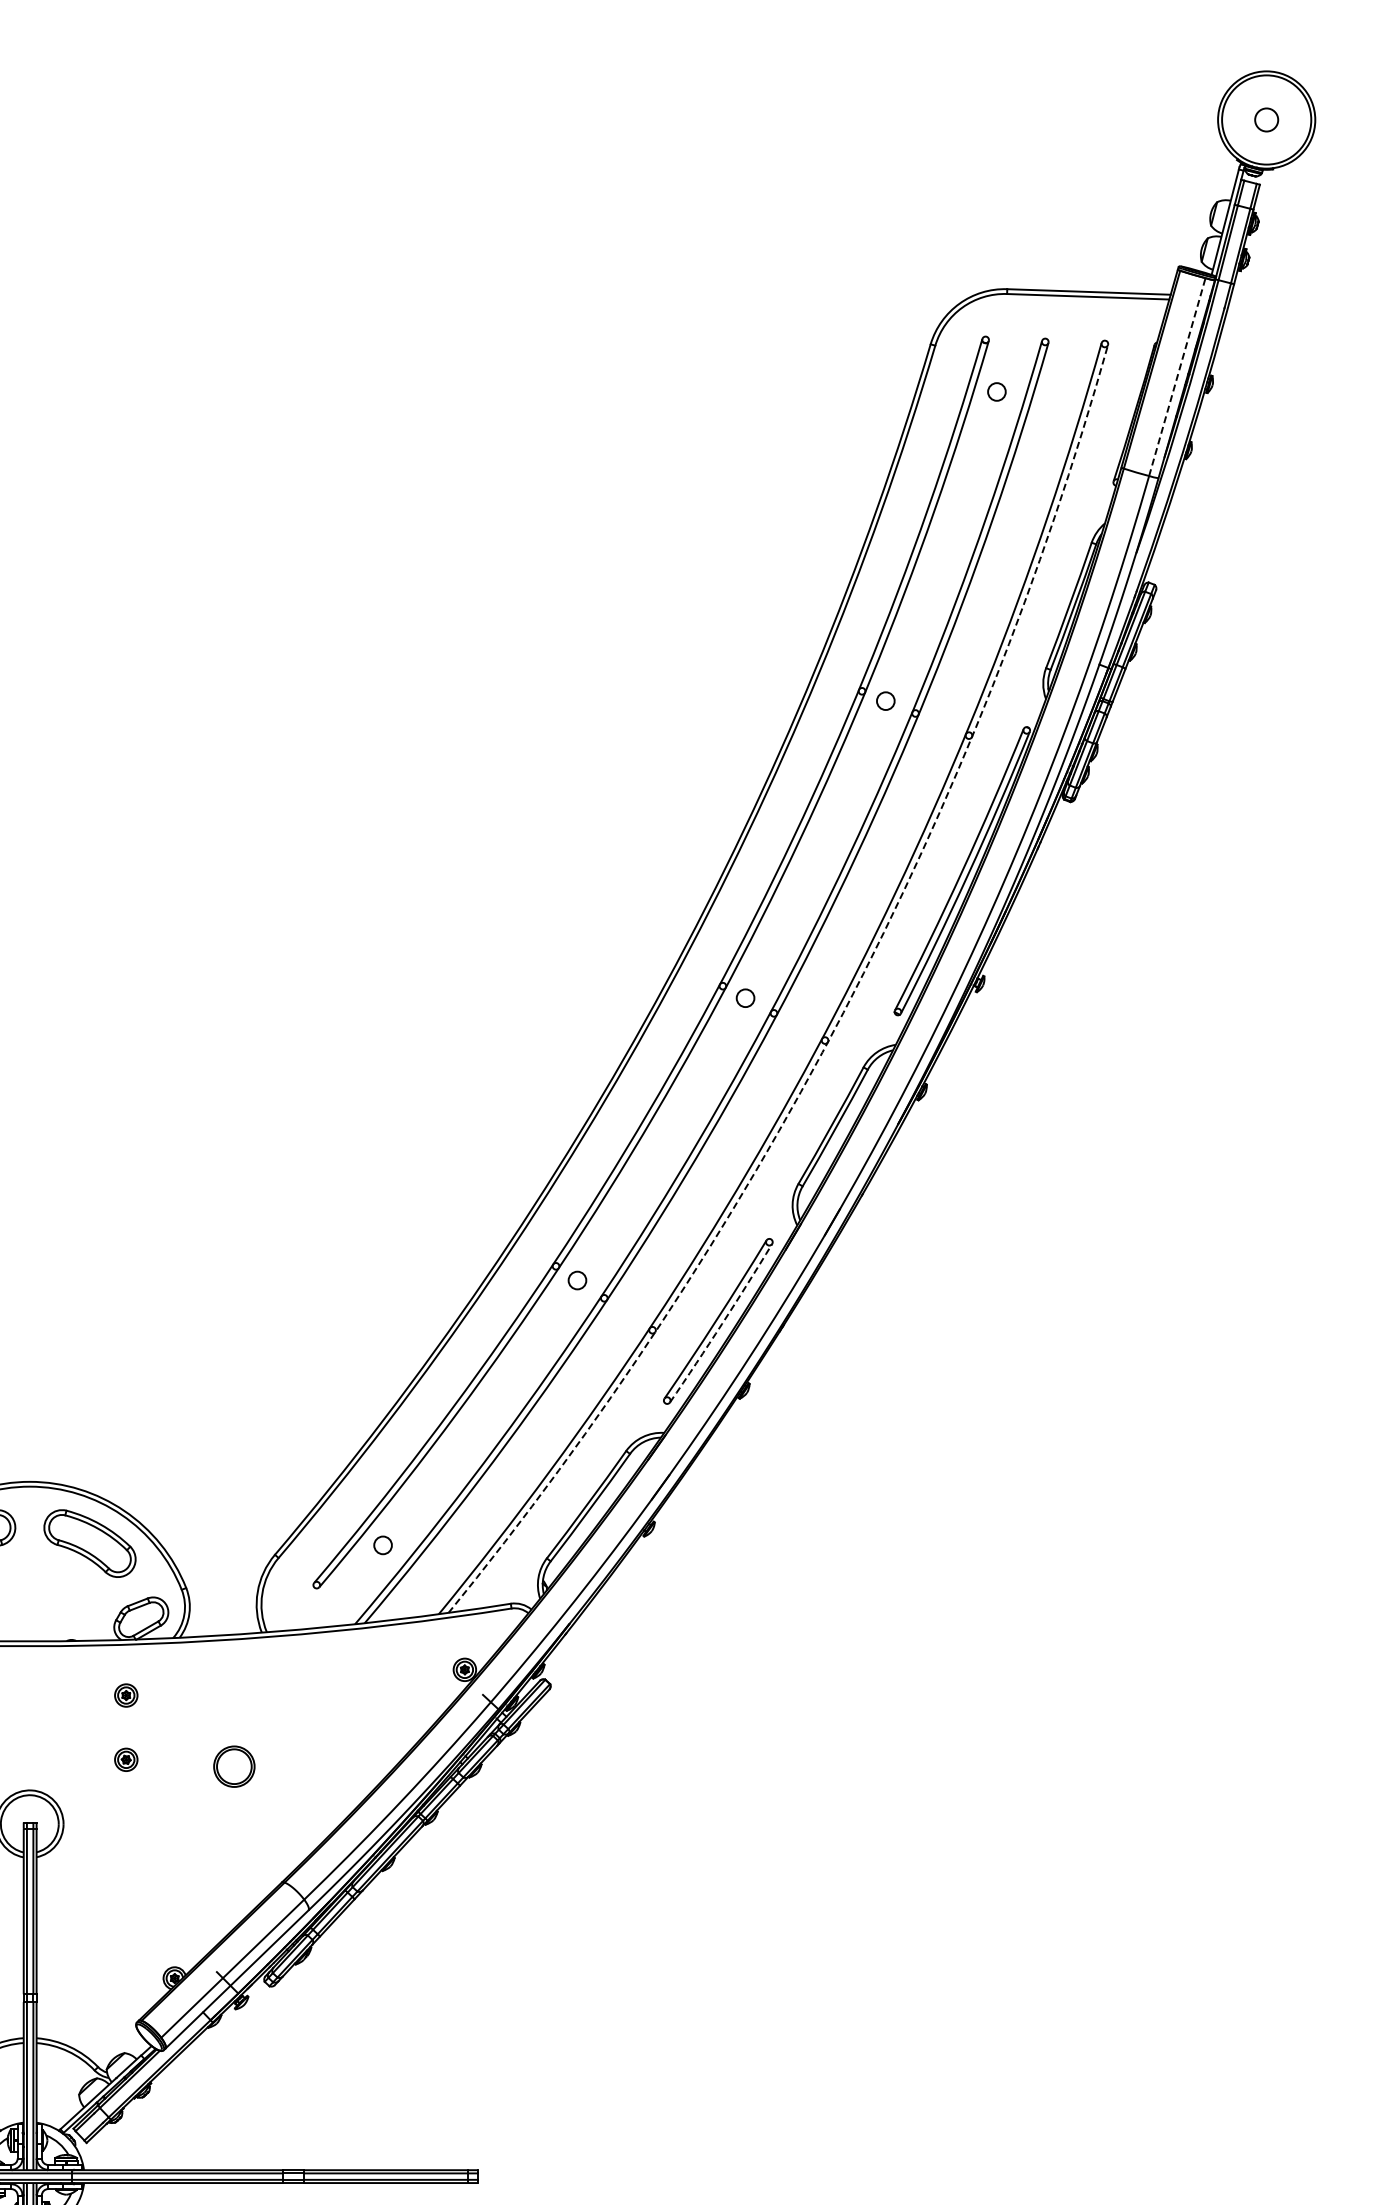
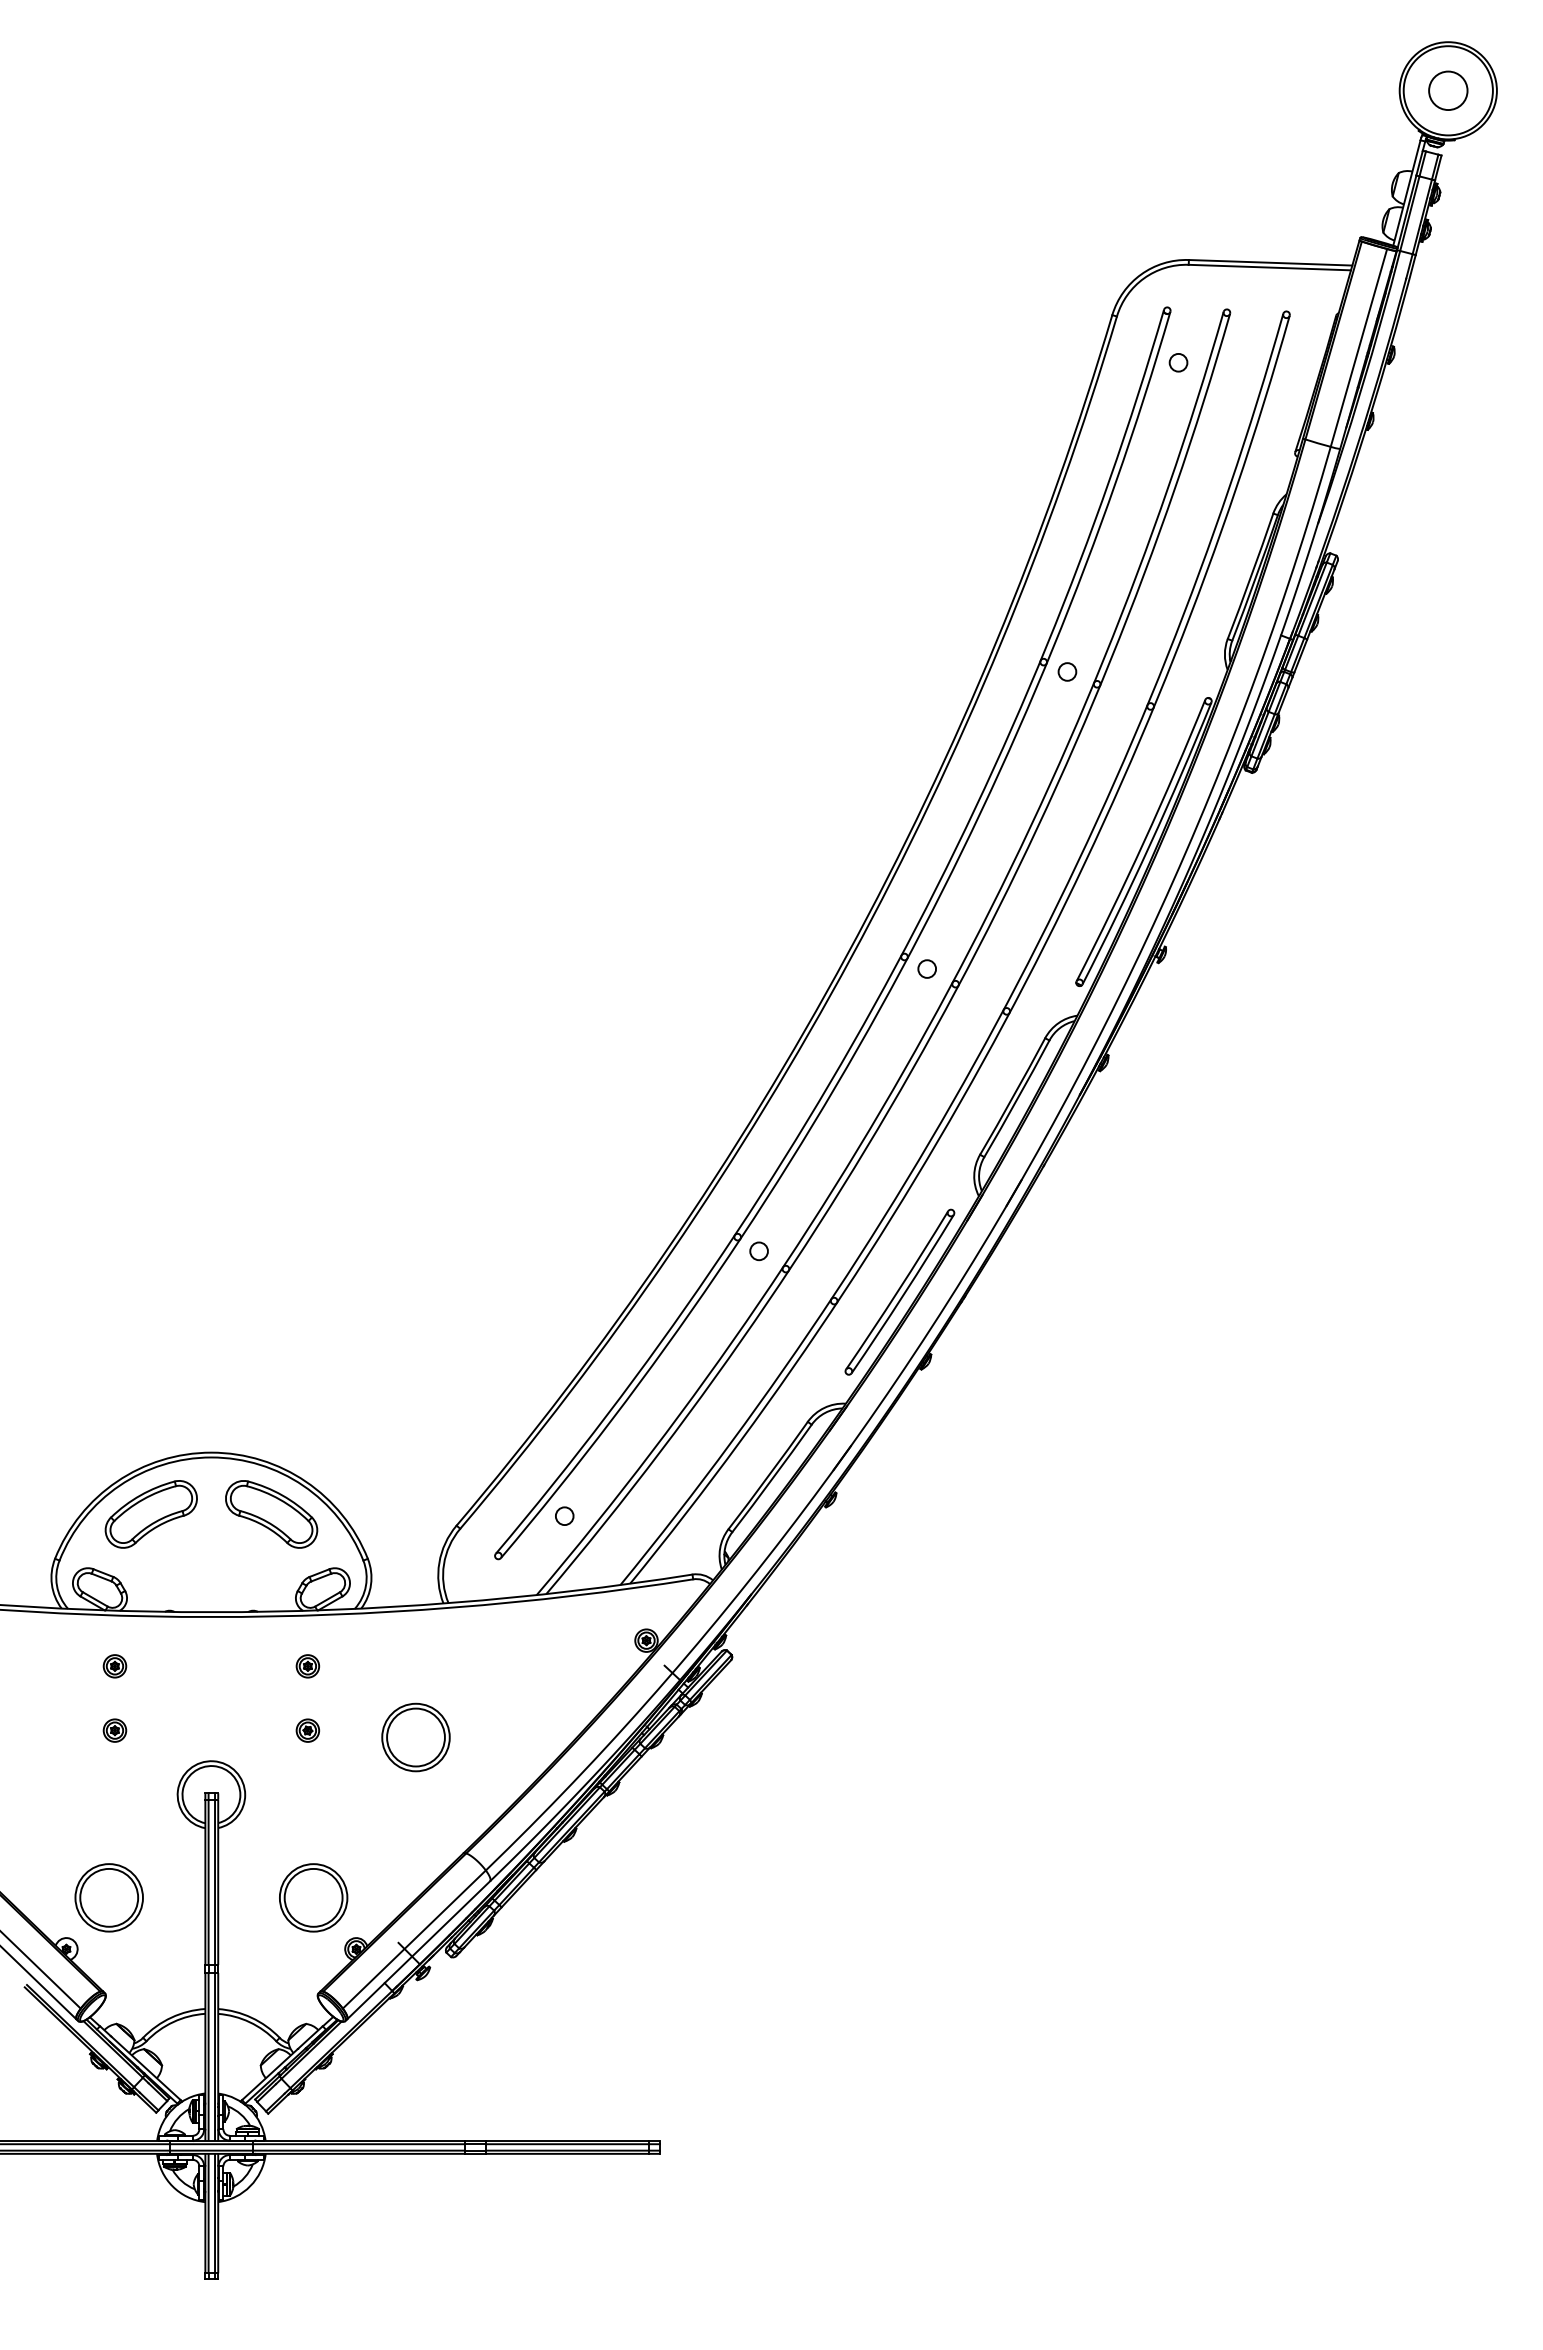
circle: (1266, 119) -> (1448, 90), size x1.67
line: (1176, 376) -> (1358, 347), dashed -> solid
arc: (843, 1012) -> (1025, 983), dashed -> solid
arc: (721, 1323) -> (903, 1294), dashed -> solid
part: (233, 1766) -> (415, 1737), size x1.67
part: (131, 1926) -> (313, 1897), added

